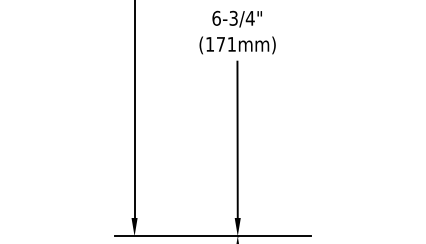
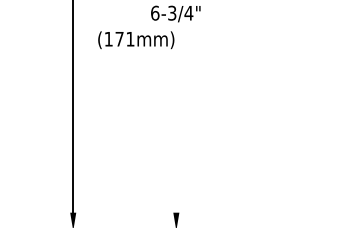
text: (237, 45) -> (136, 40), moved
line: (237, 139) -> (176, 134), removed

